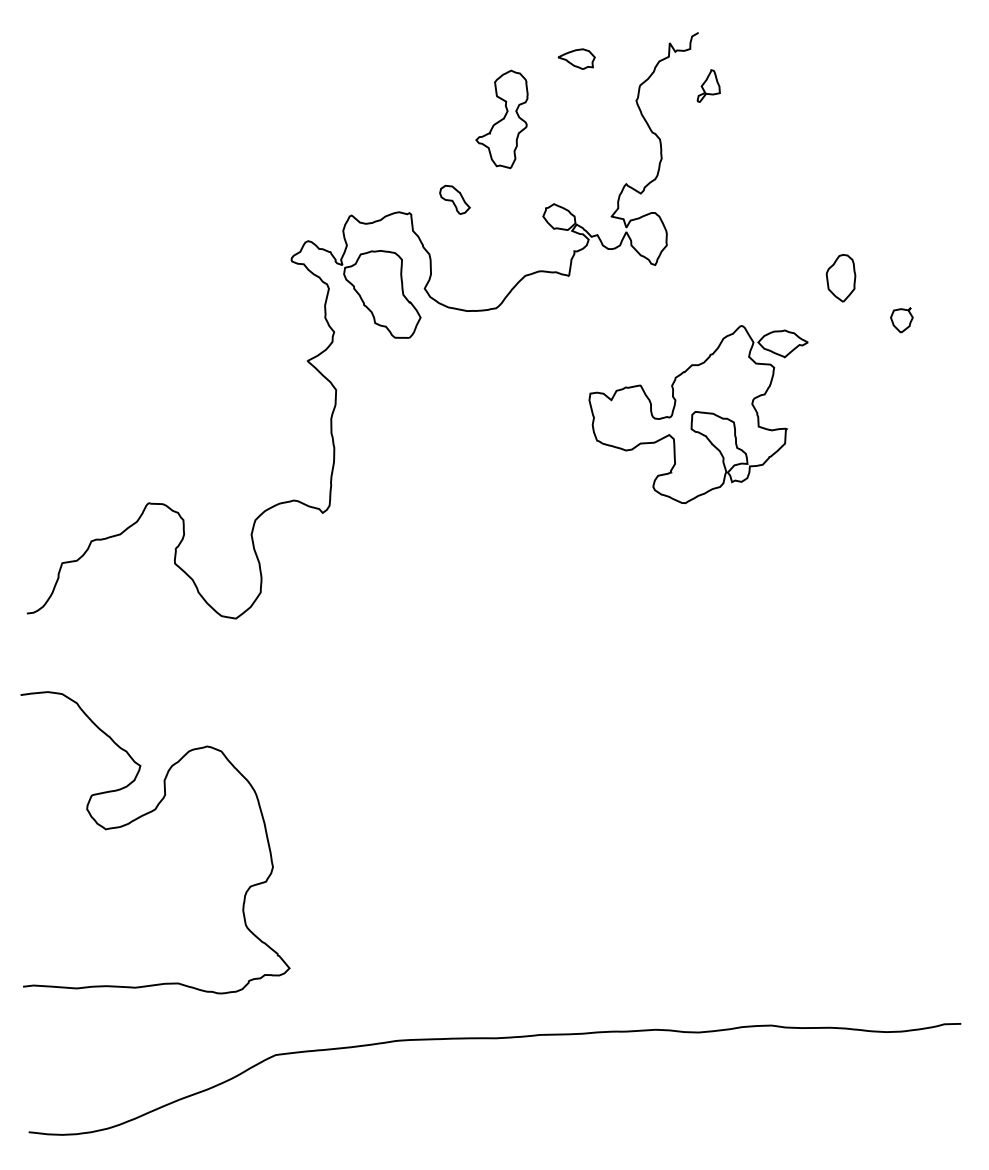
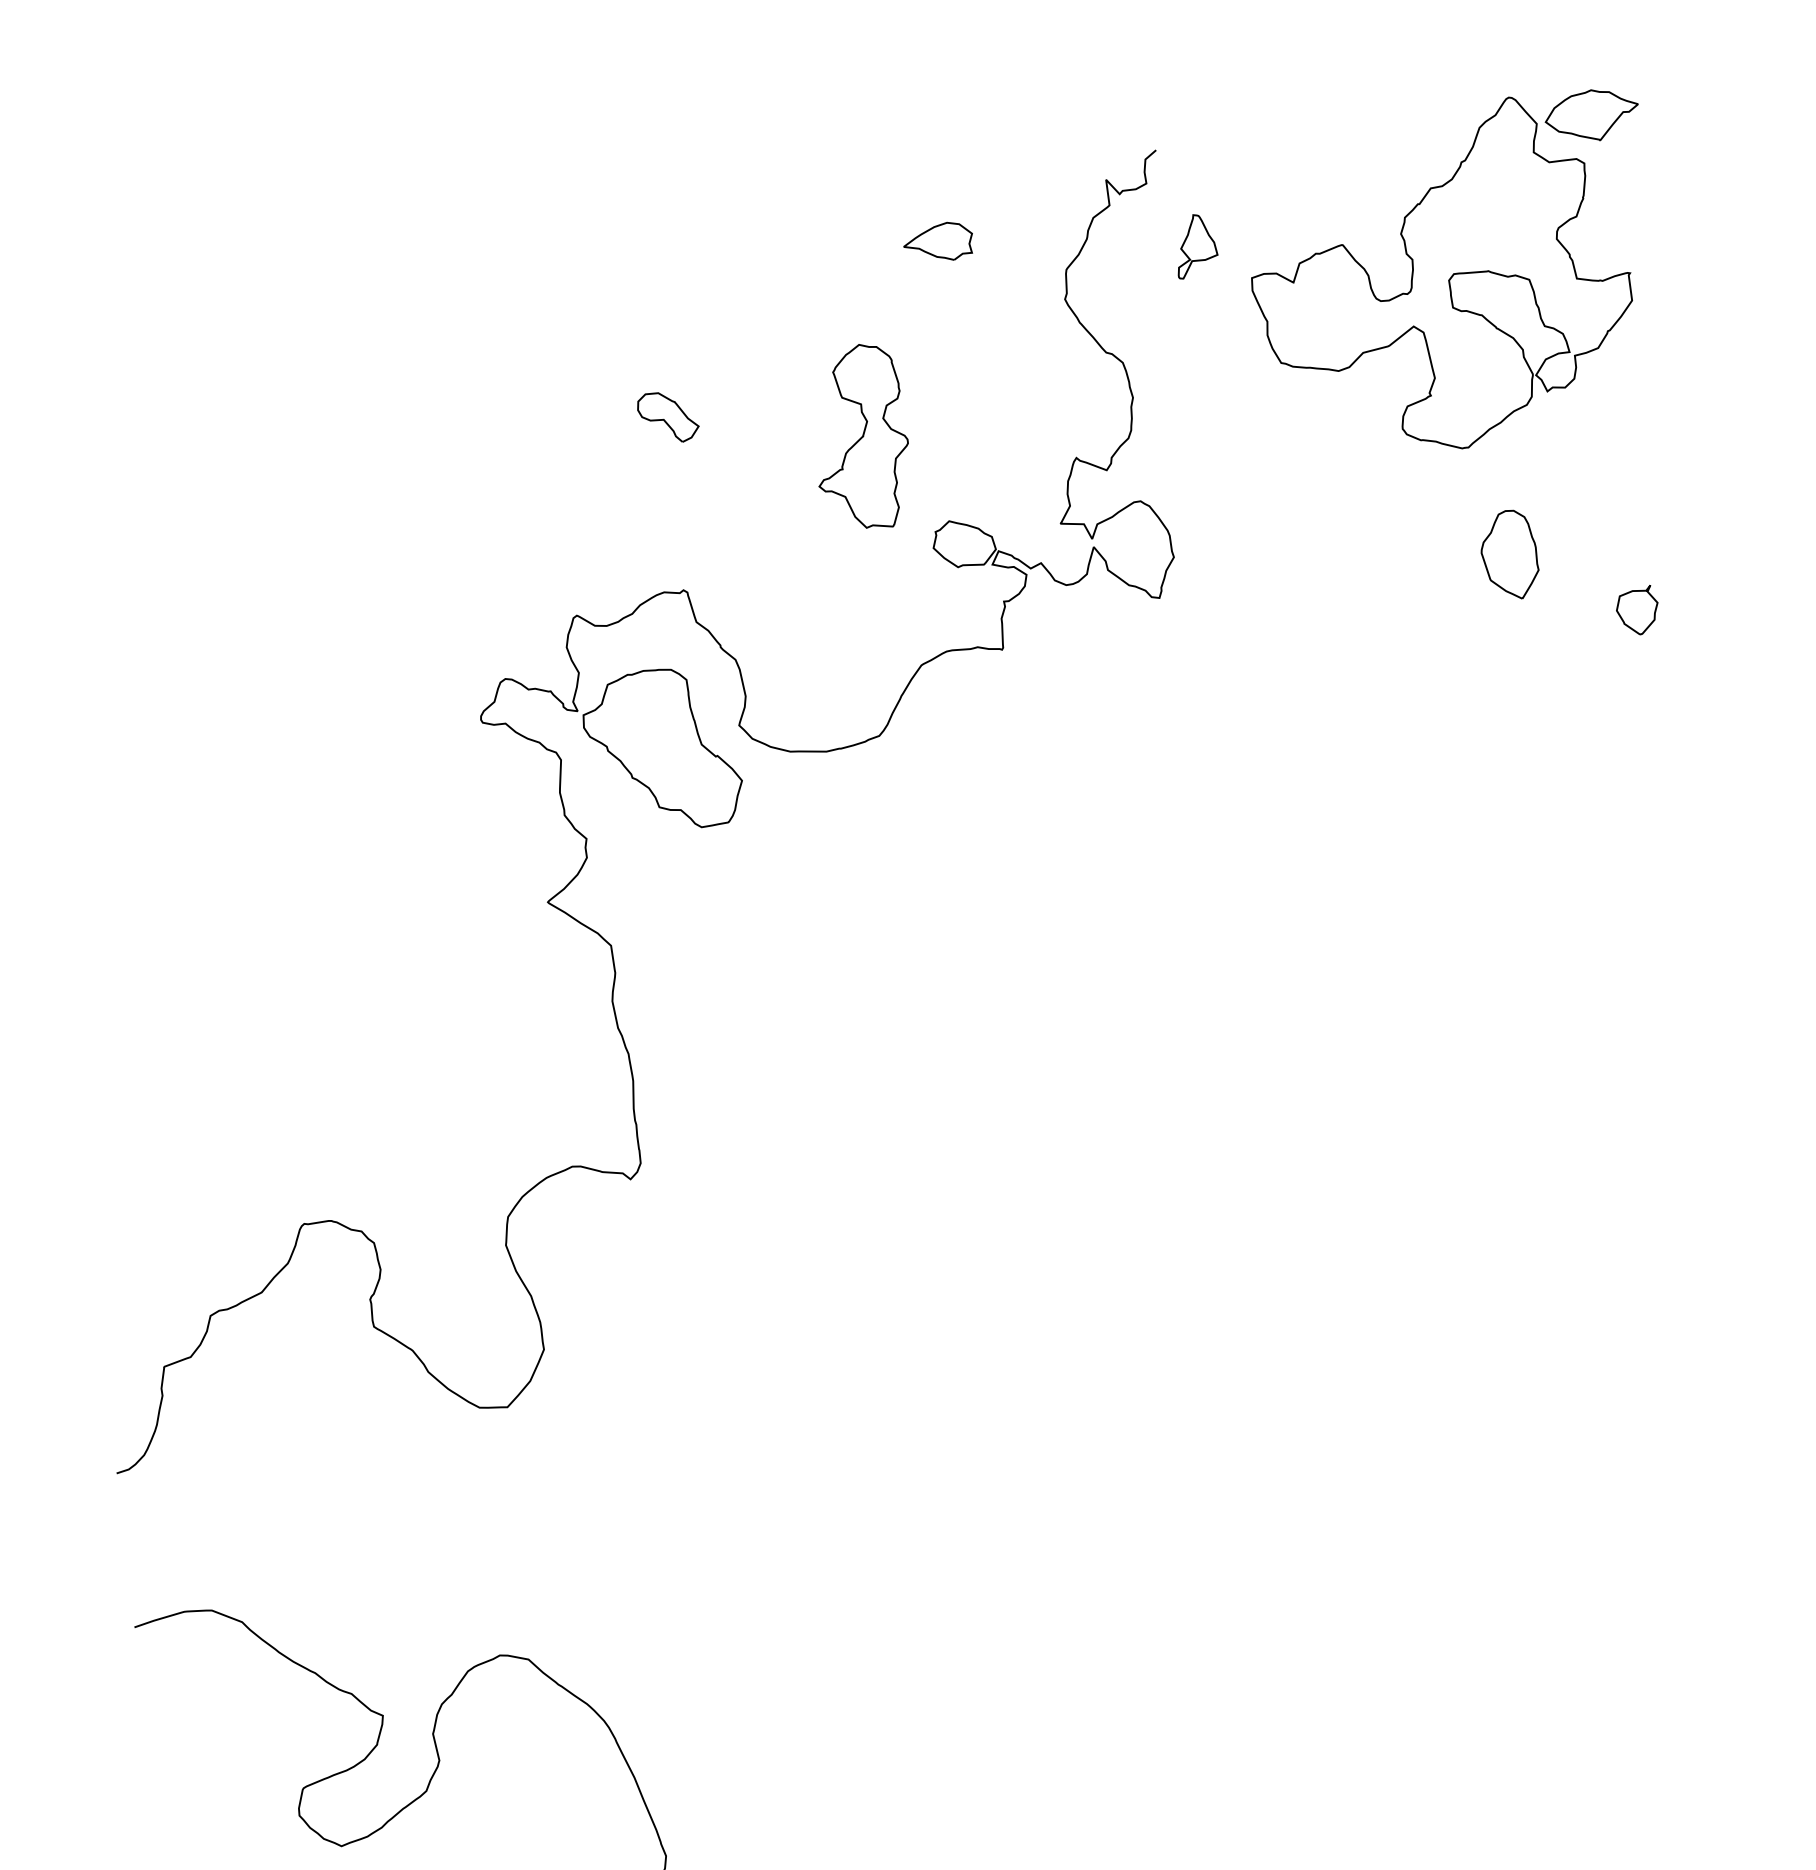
part: (501, 119) -> (858, 439), moved
part: (454, 199) -> (667, 416), moved
part: (698, 414) -> (1460, 277), moved

